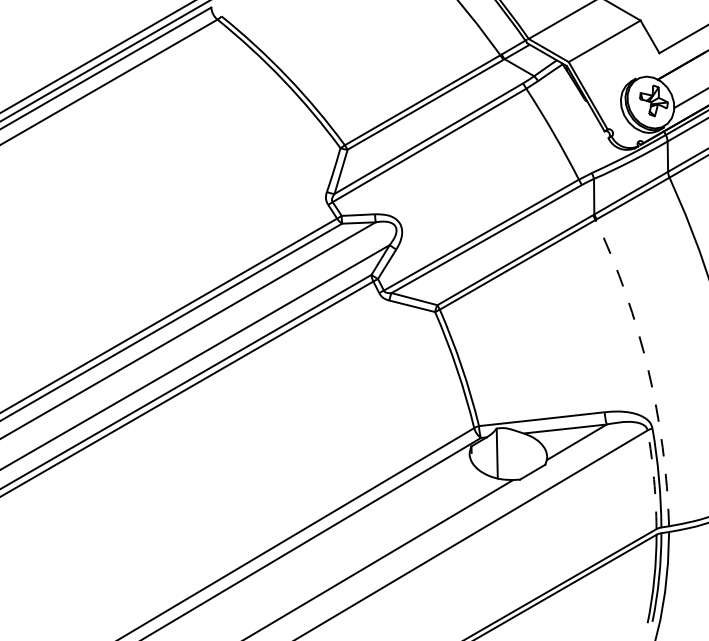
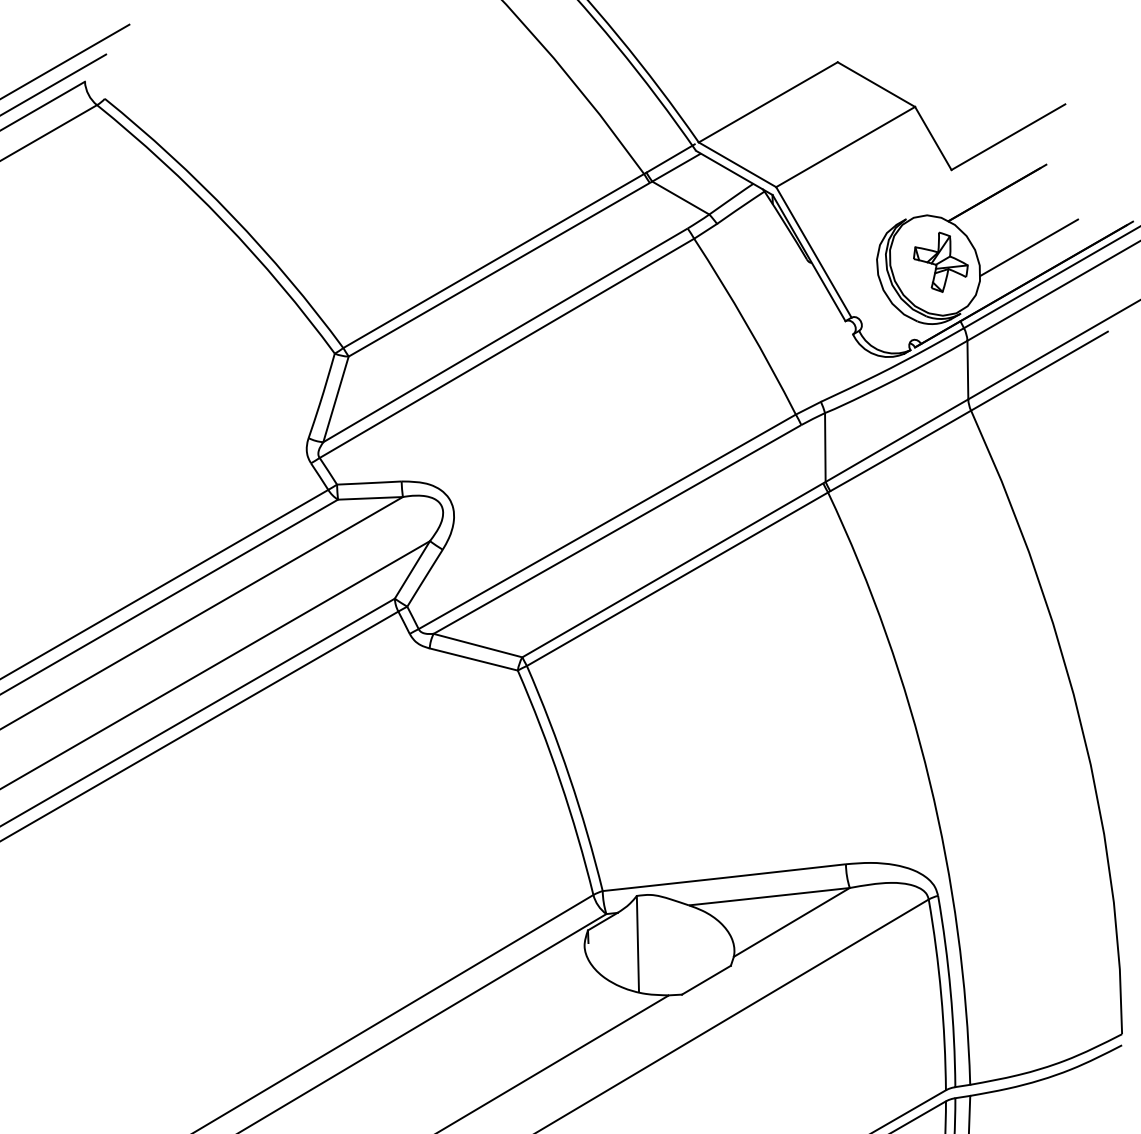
arc: (648, 369) -> (930, 781), dashed -> solid
arc: (654, 479) -> (942, 994), dashed -> solid

